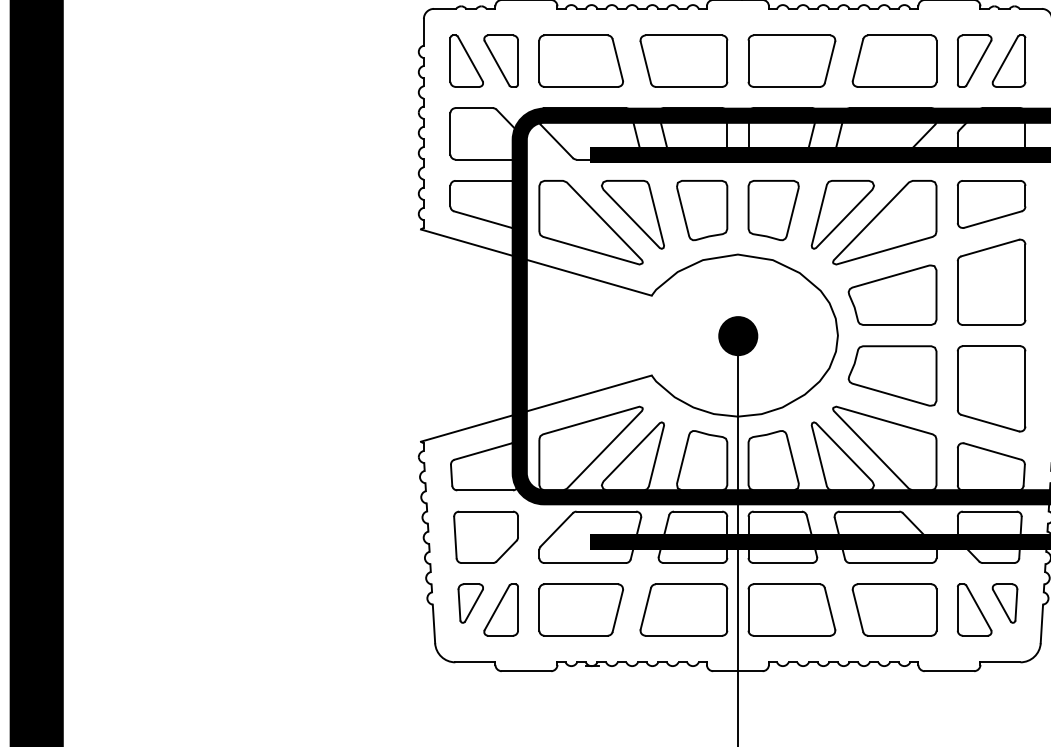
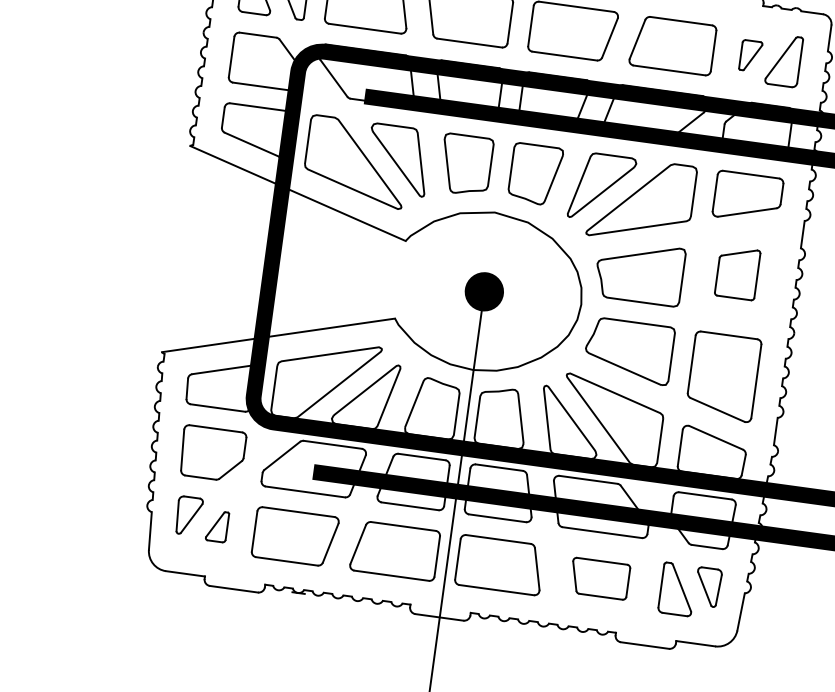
part: (974, 60) -> (750, 55), size x0.6
part: (991, 281) -> (737, 272), size x0.6
part: (500, 609) -> (216, 525), size x0.6
part: (894, 609) -> (599, 578), size x0.7

